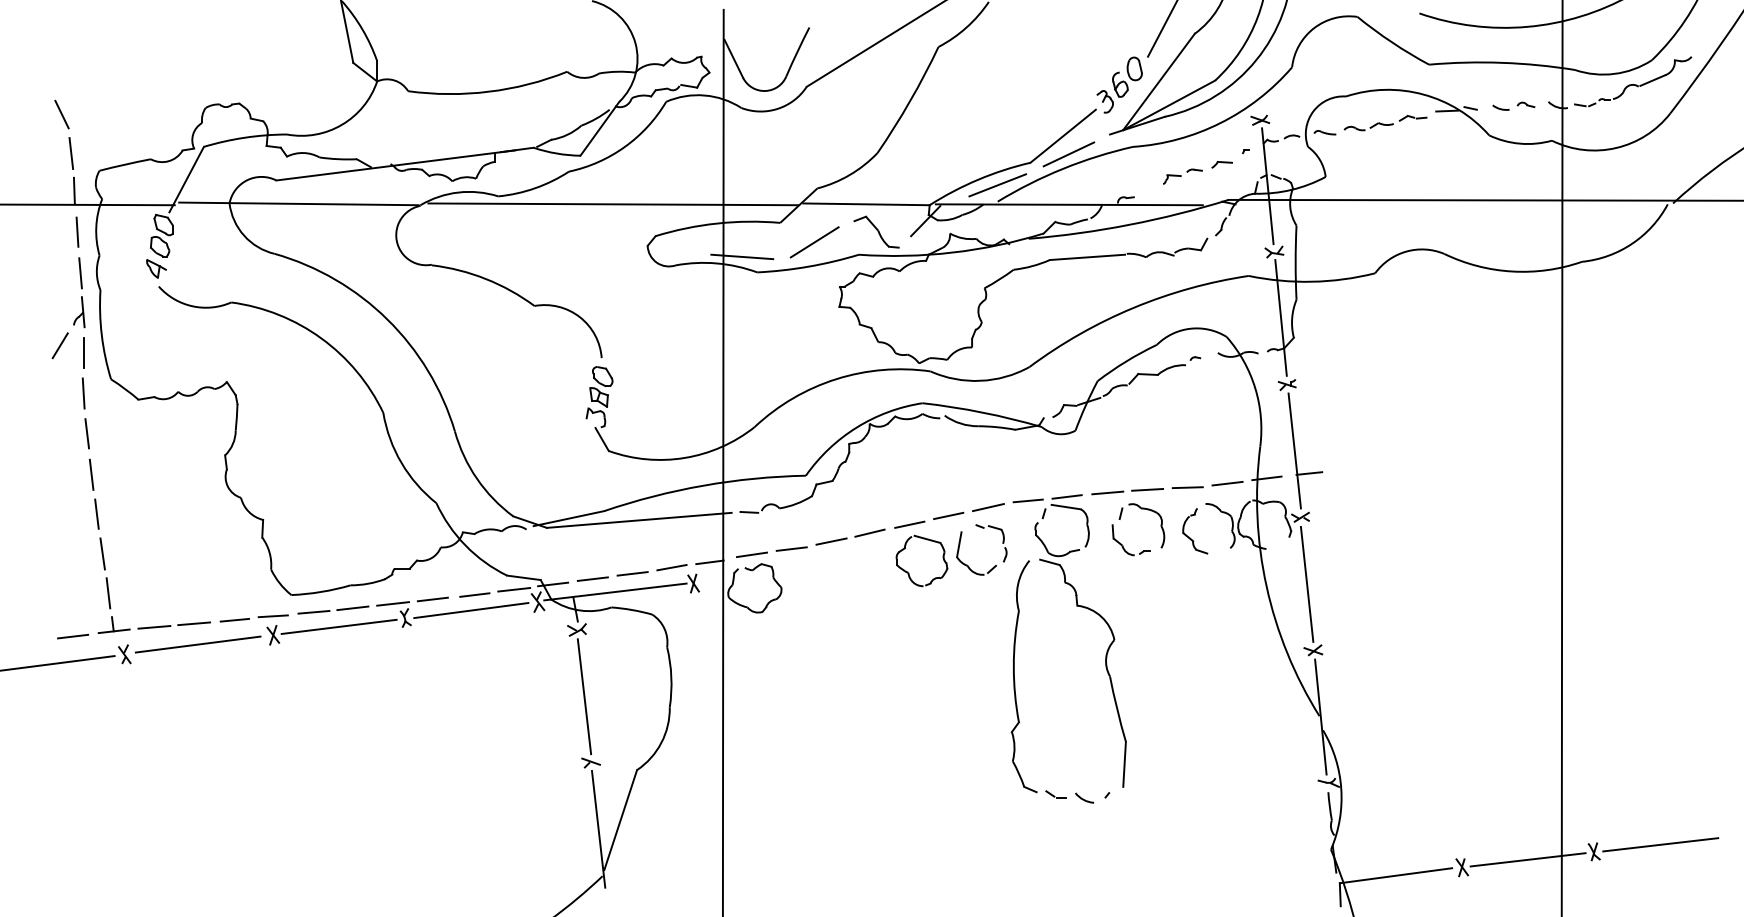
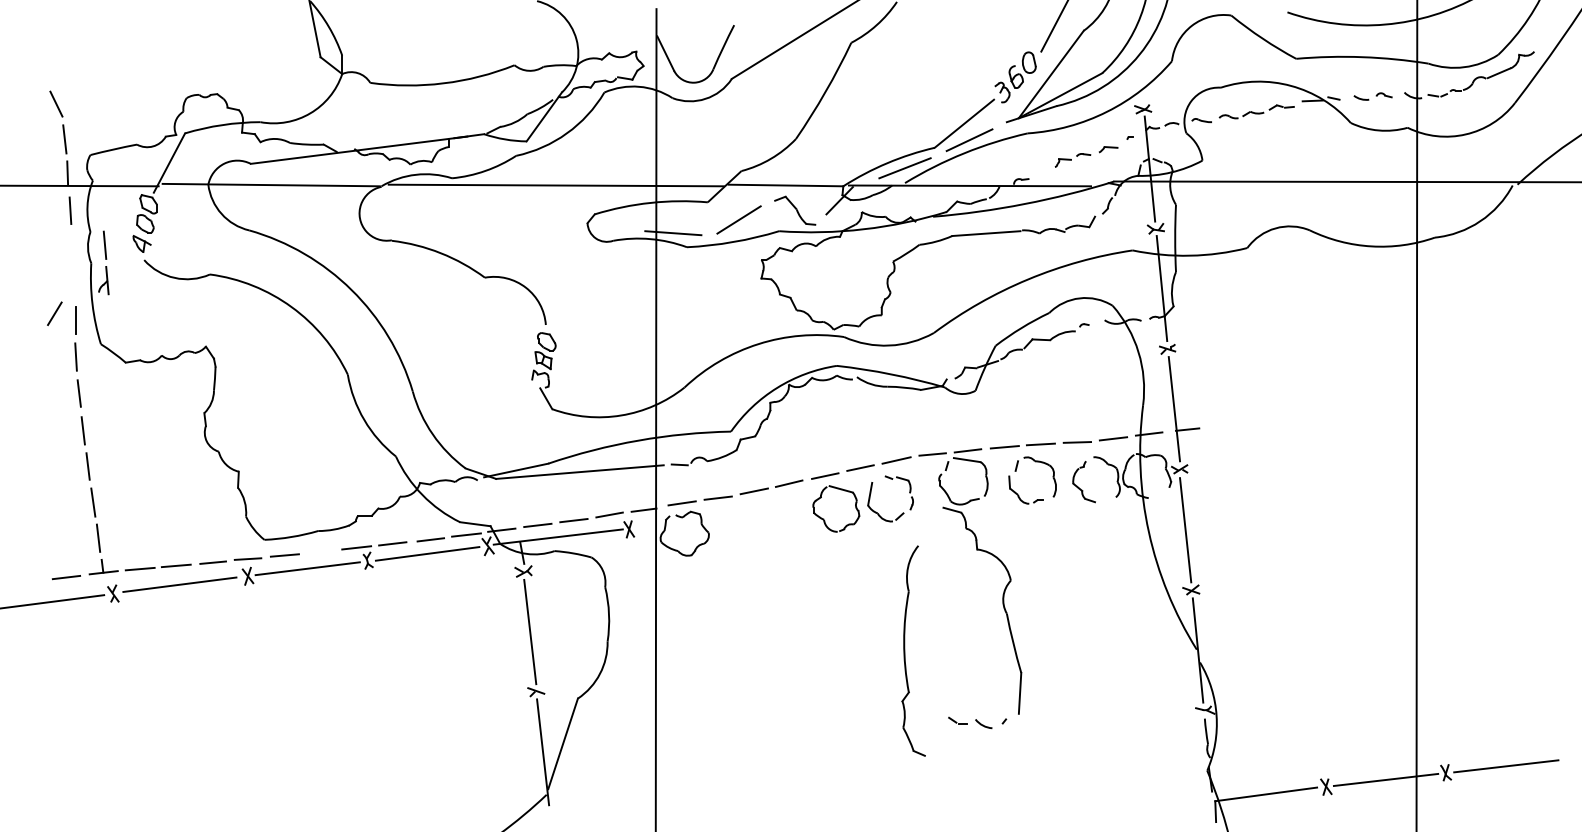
part: (79, 292) -> (104, 262), moved
line: (352, 608) -> (319, 552), removed
part: (1015, 680) -> (905, 654), moved

